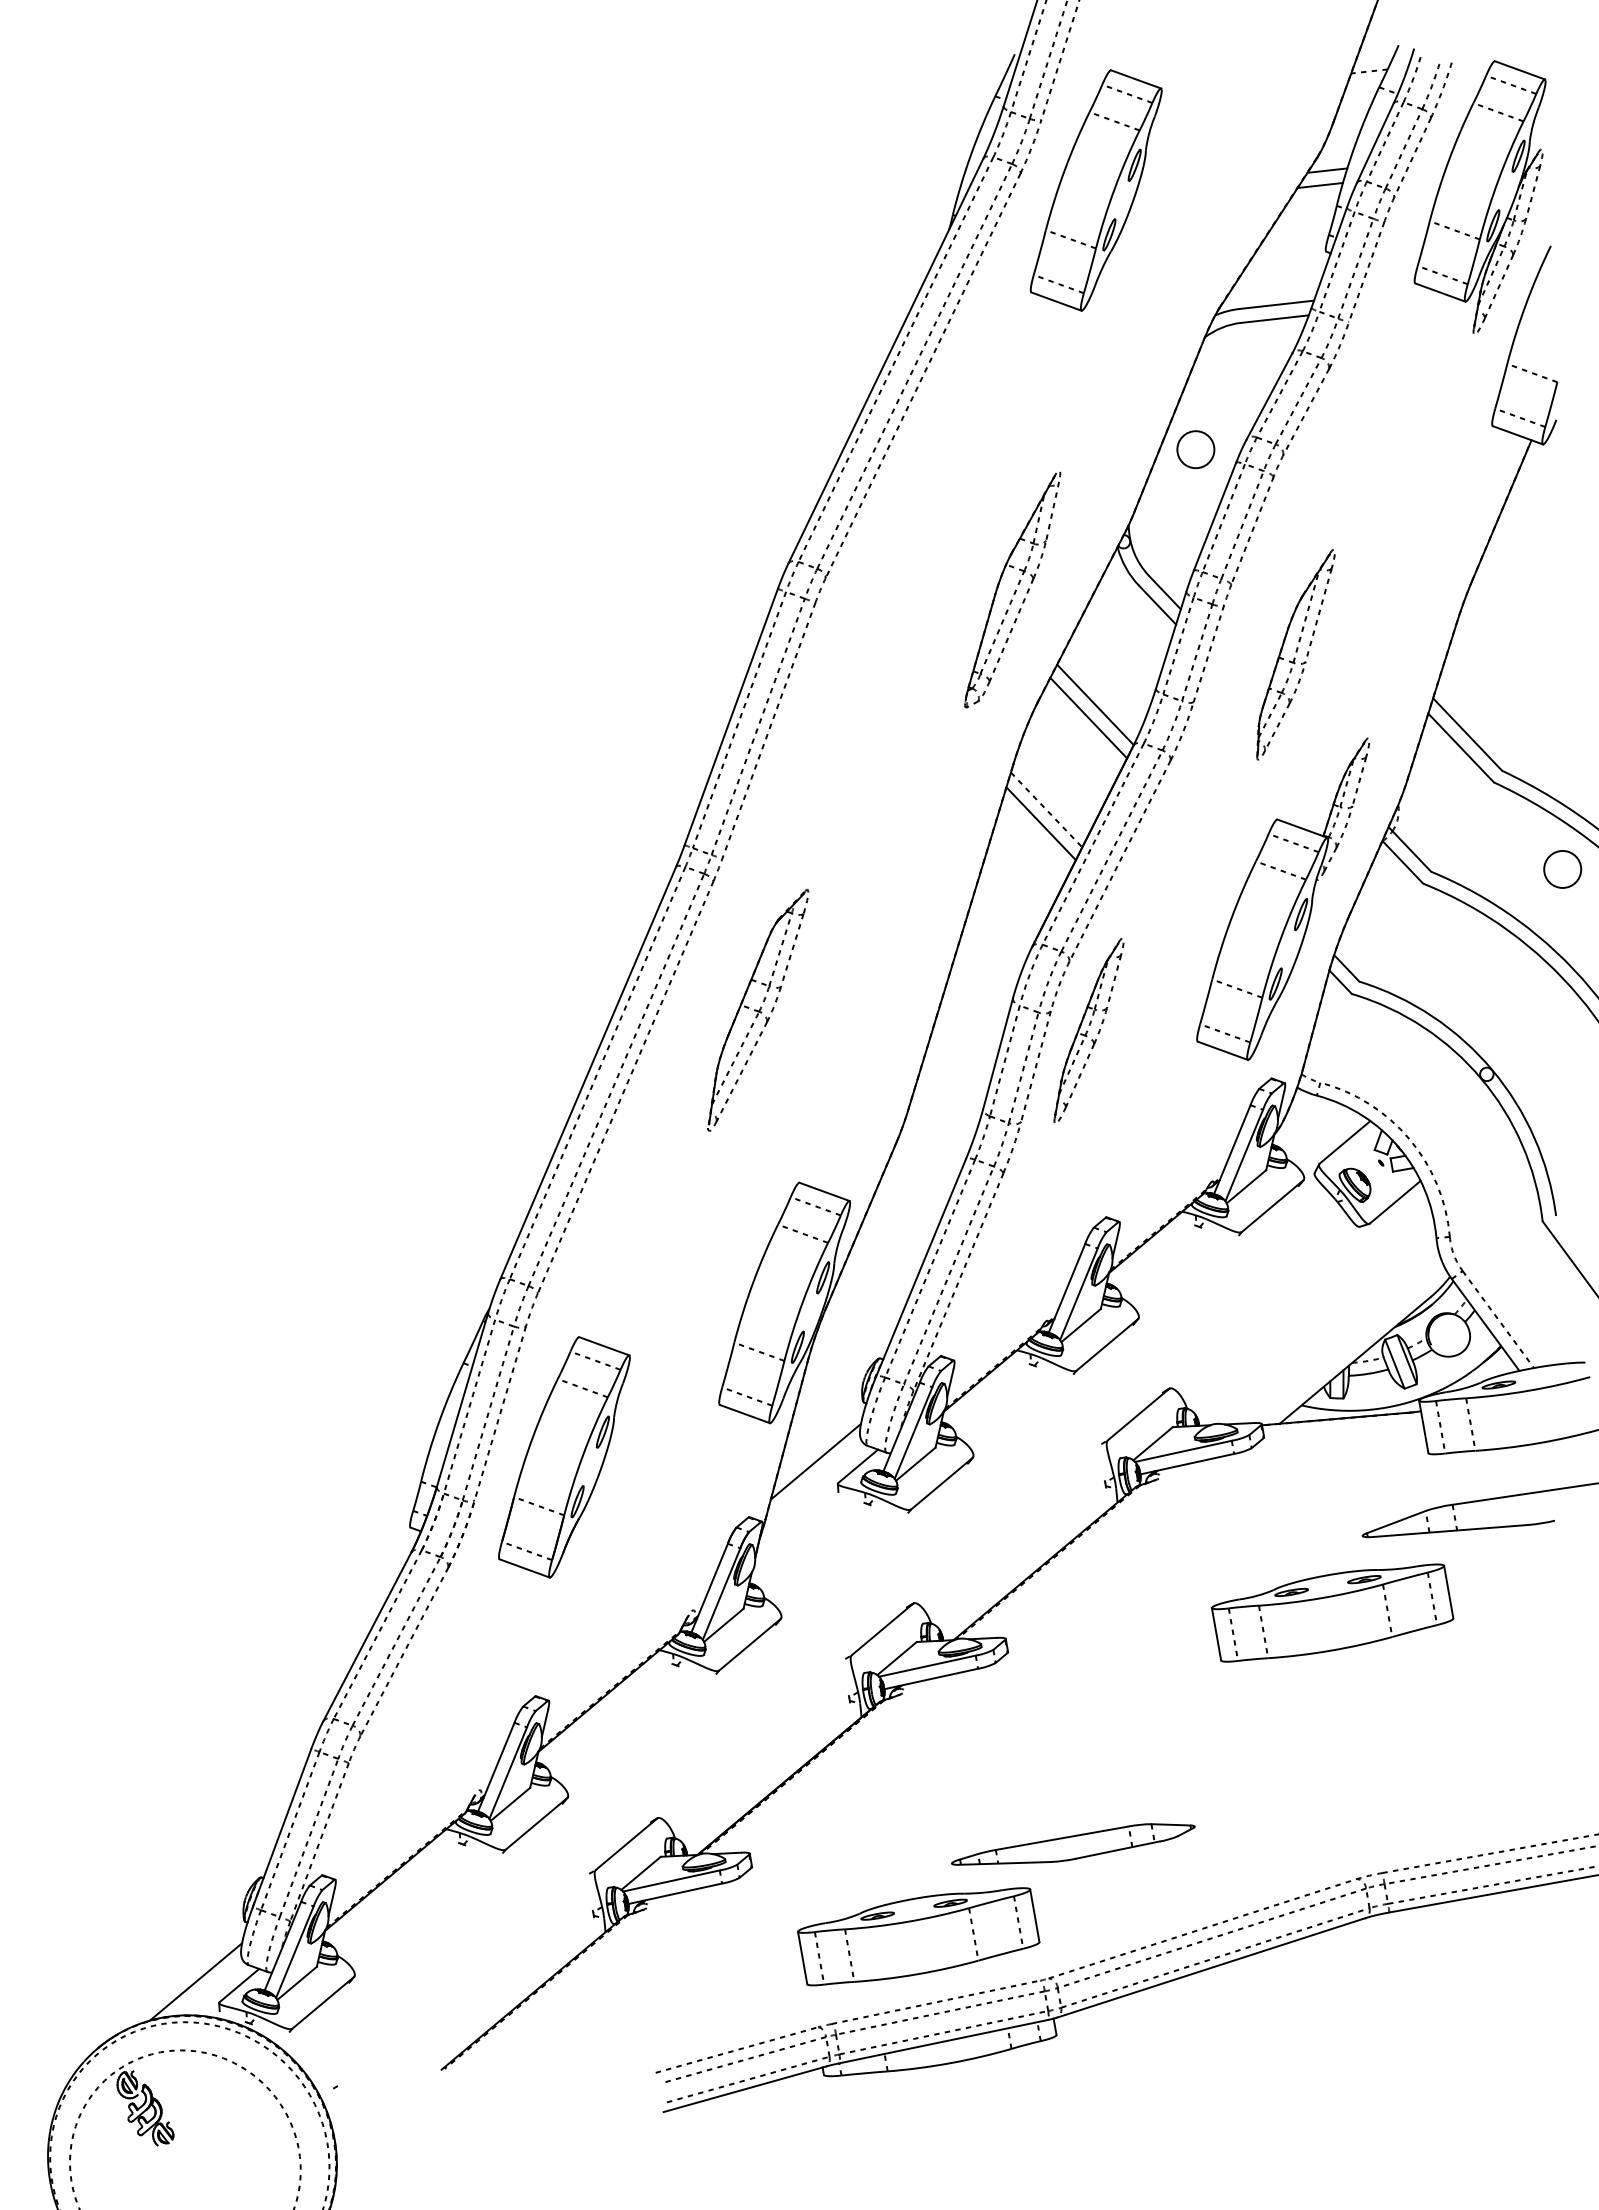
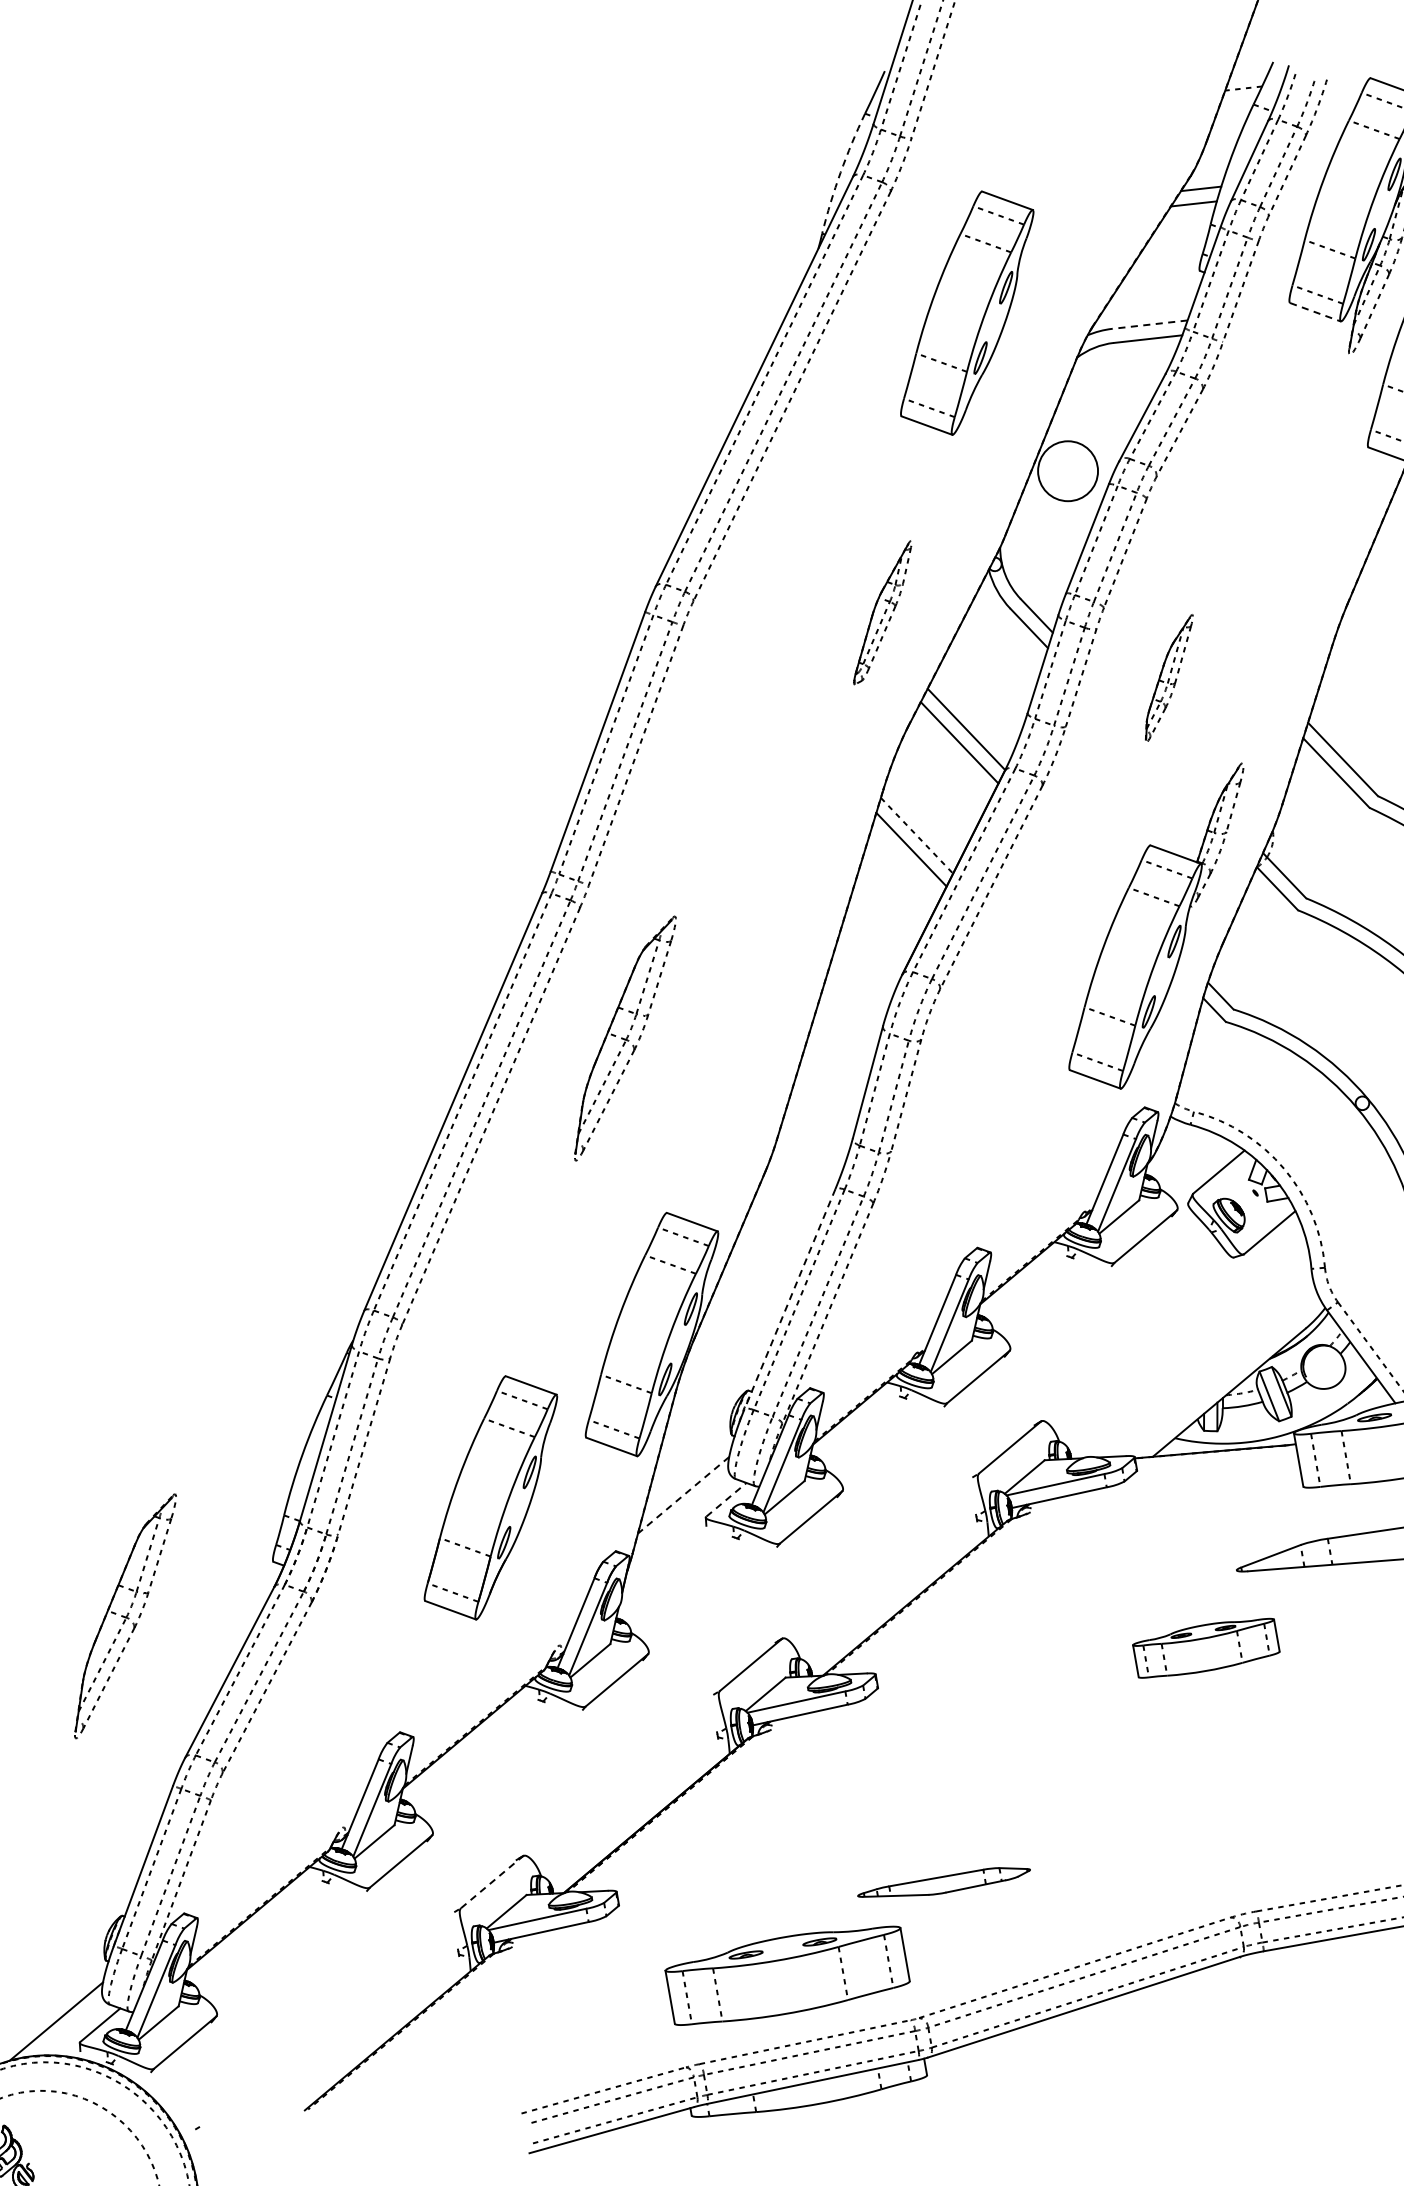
arc: (971, 154) -> (841, 172), solid -> dashed
part: (1095, 190) -> (966, 313), moved
line: (1440, 292) -> (1315, 312), solid -> dashed
line: (1276, 304) -> (1149, 324), solid -> dashed
circle: (1195, 449) -> (1067, 471), size x1.6
part: (1012, 589) -> (882, 612), size x0.6
part: (1295, 654) -> (1168, 678), size x0.6
part: (1088, 1029) -> (959, 1057), removed
line: (921, 1268) -> (790, 1299), solid -> dashed
part: (564, 1457) -> (490, 1498), moved
line: (815, 1461) -> (683, 1494), solid -> dashed
line: (858, 1466) -> (726, 1500), solid -> dashed
part: (264, 1580) -> (125, 1615), added
part: (1332, 1612) -> (1206, 1647), size x0.6
line: (626, 1843) -> (491, 1881), solid -> dashed
part: (1073, 1844) -> (944, 1882), size x0.7

